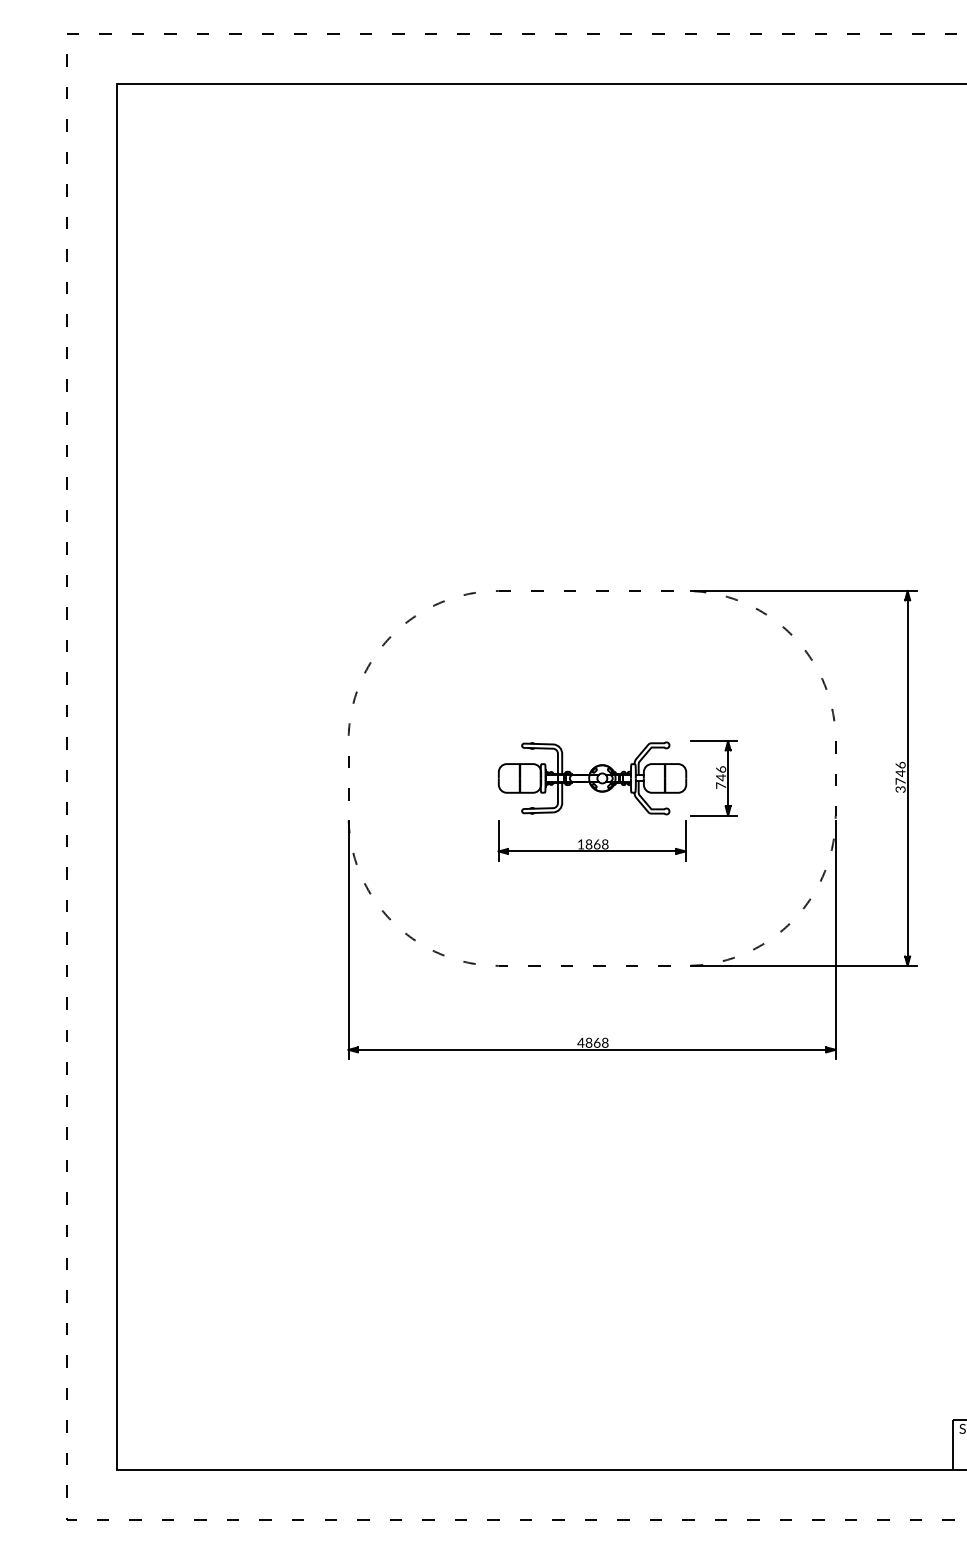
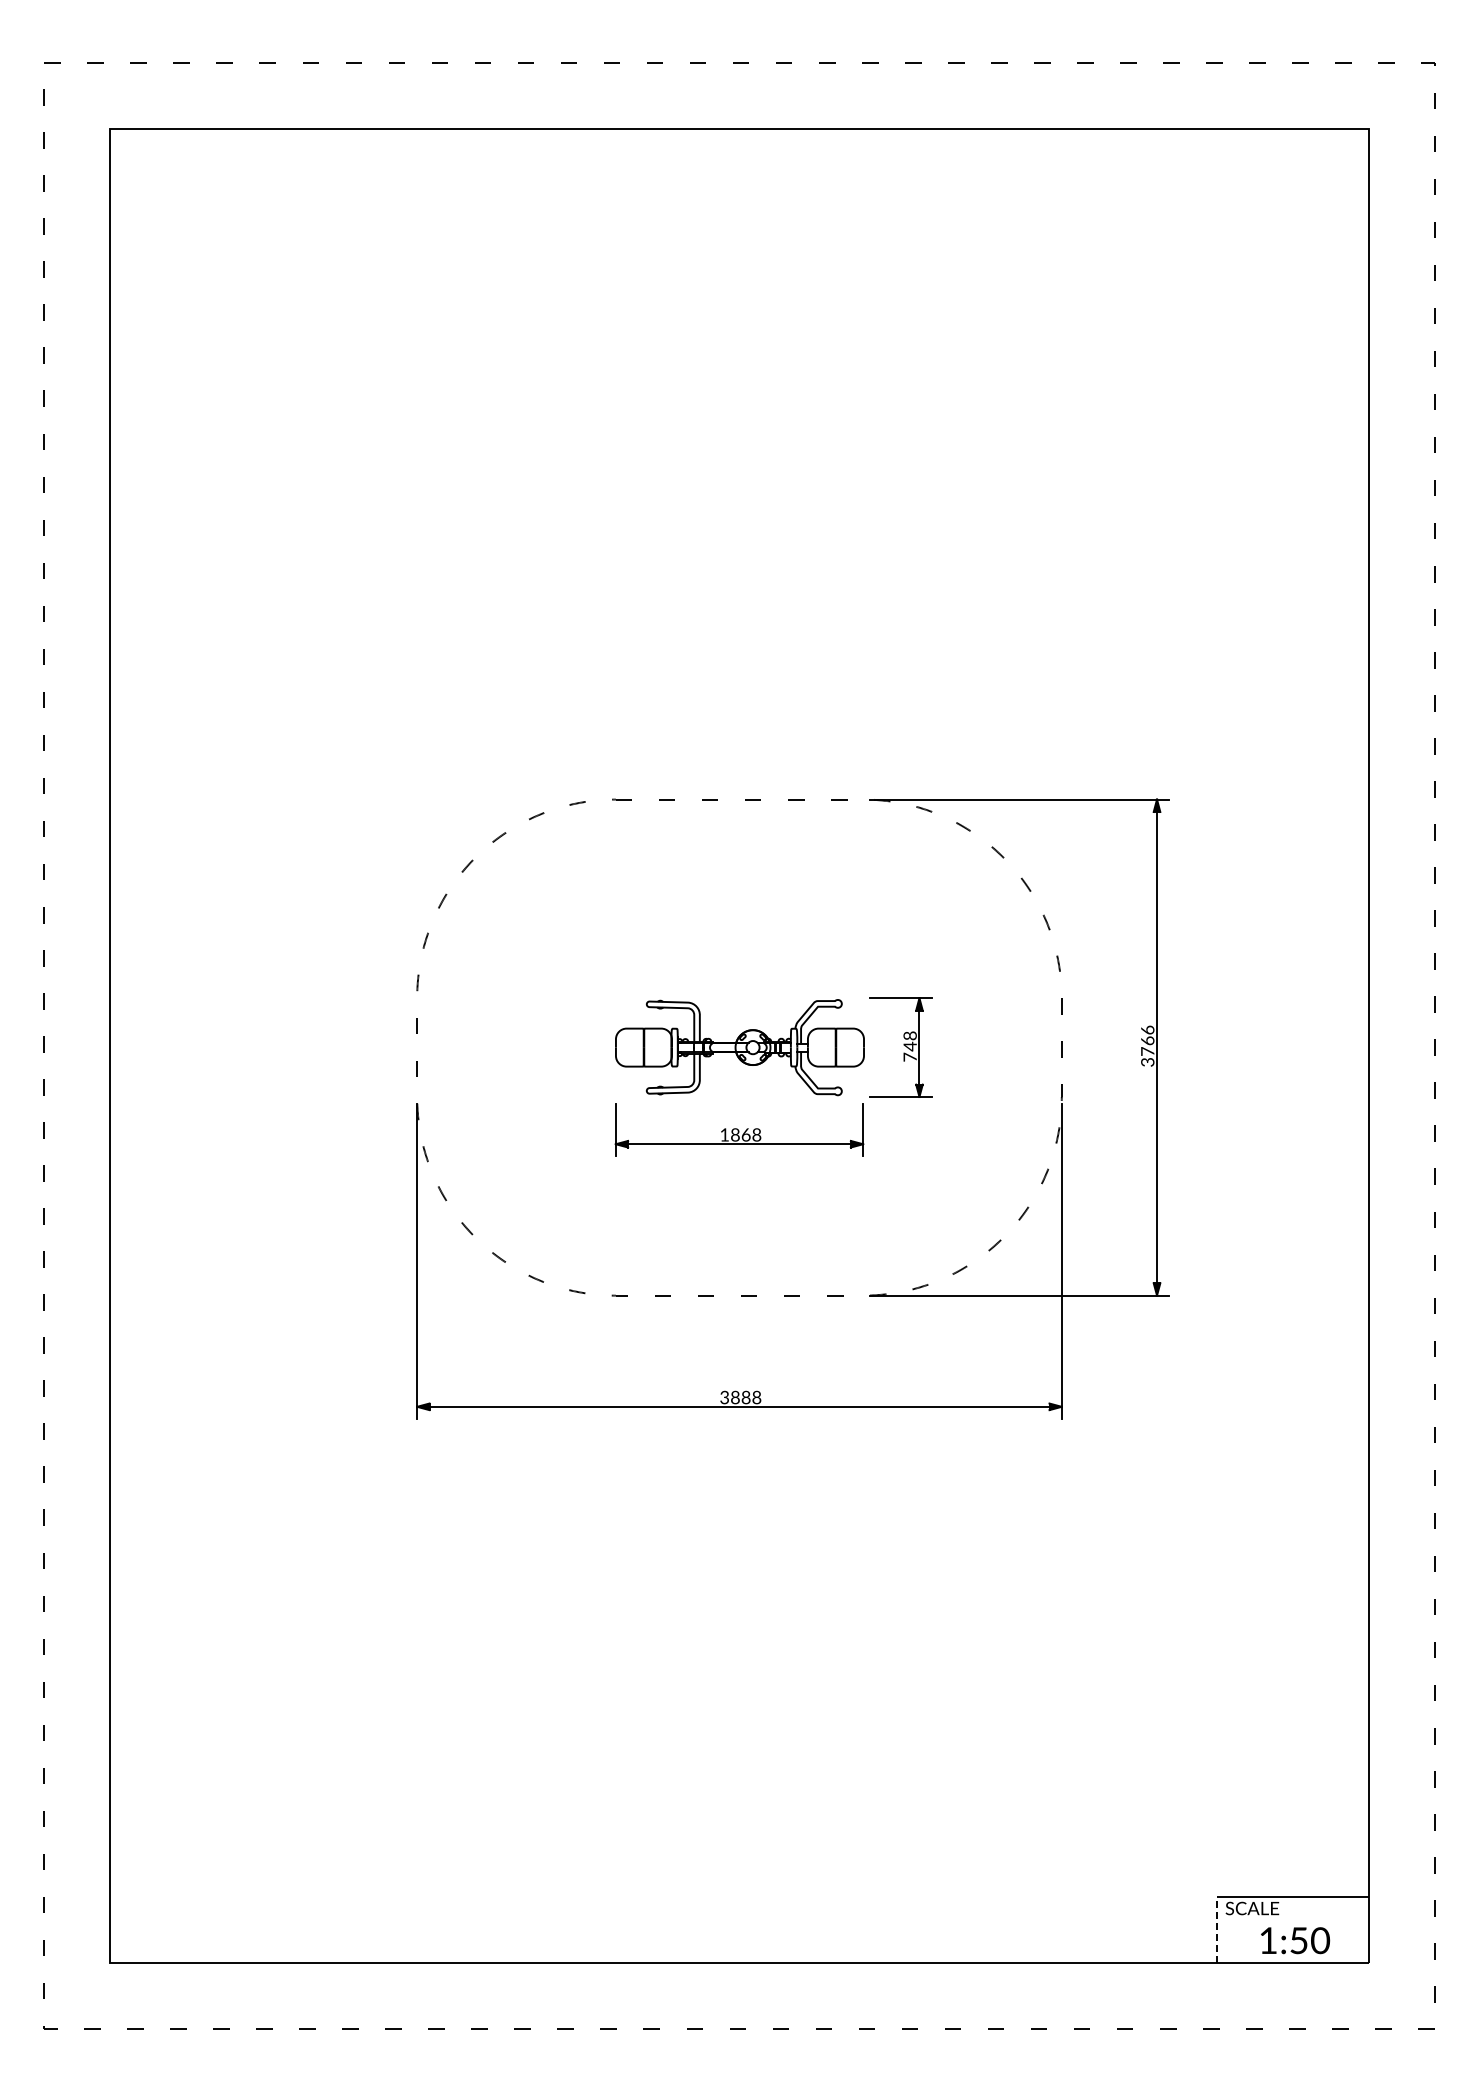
text: (720, 769) -> (909, 1035), 746 -> 748
text: (900, 773) -> (1147, 1040), 3746 -> 3766
text: (588, 1042) -> (734, 1397), 4868 -> 3888
line: (953, 1444) -> (1217, 1929), solid -> dashed

